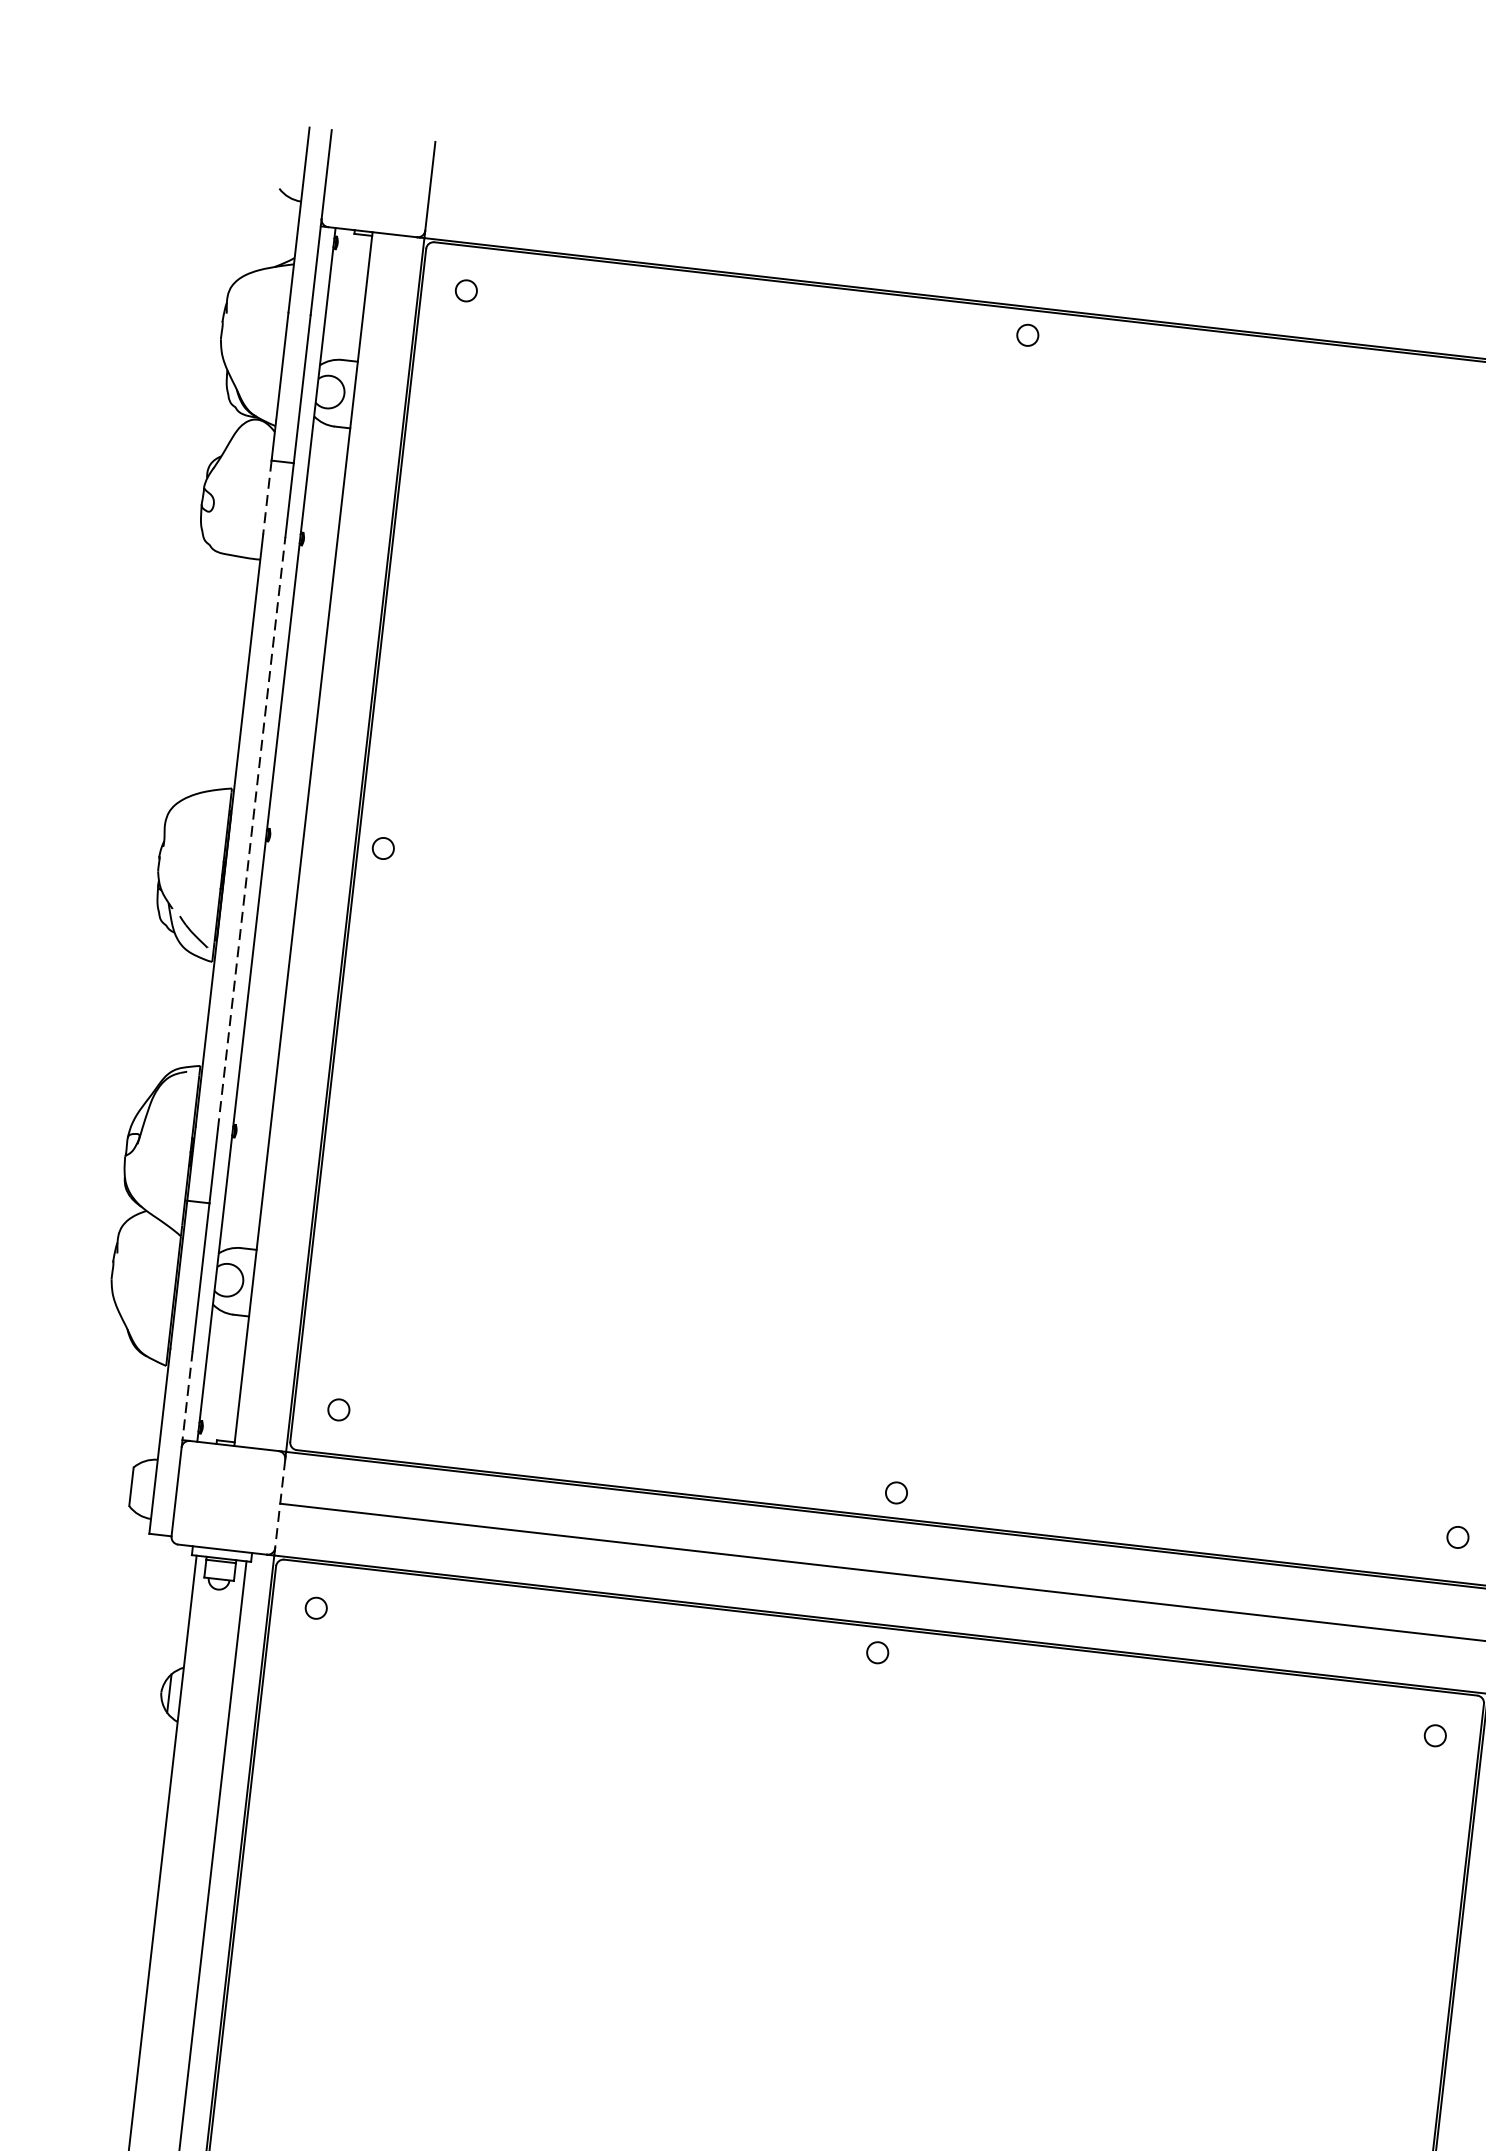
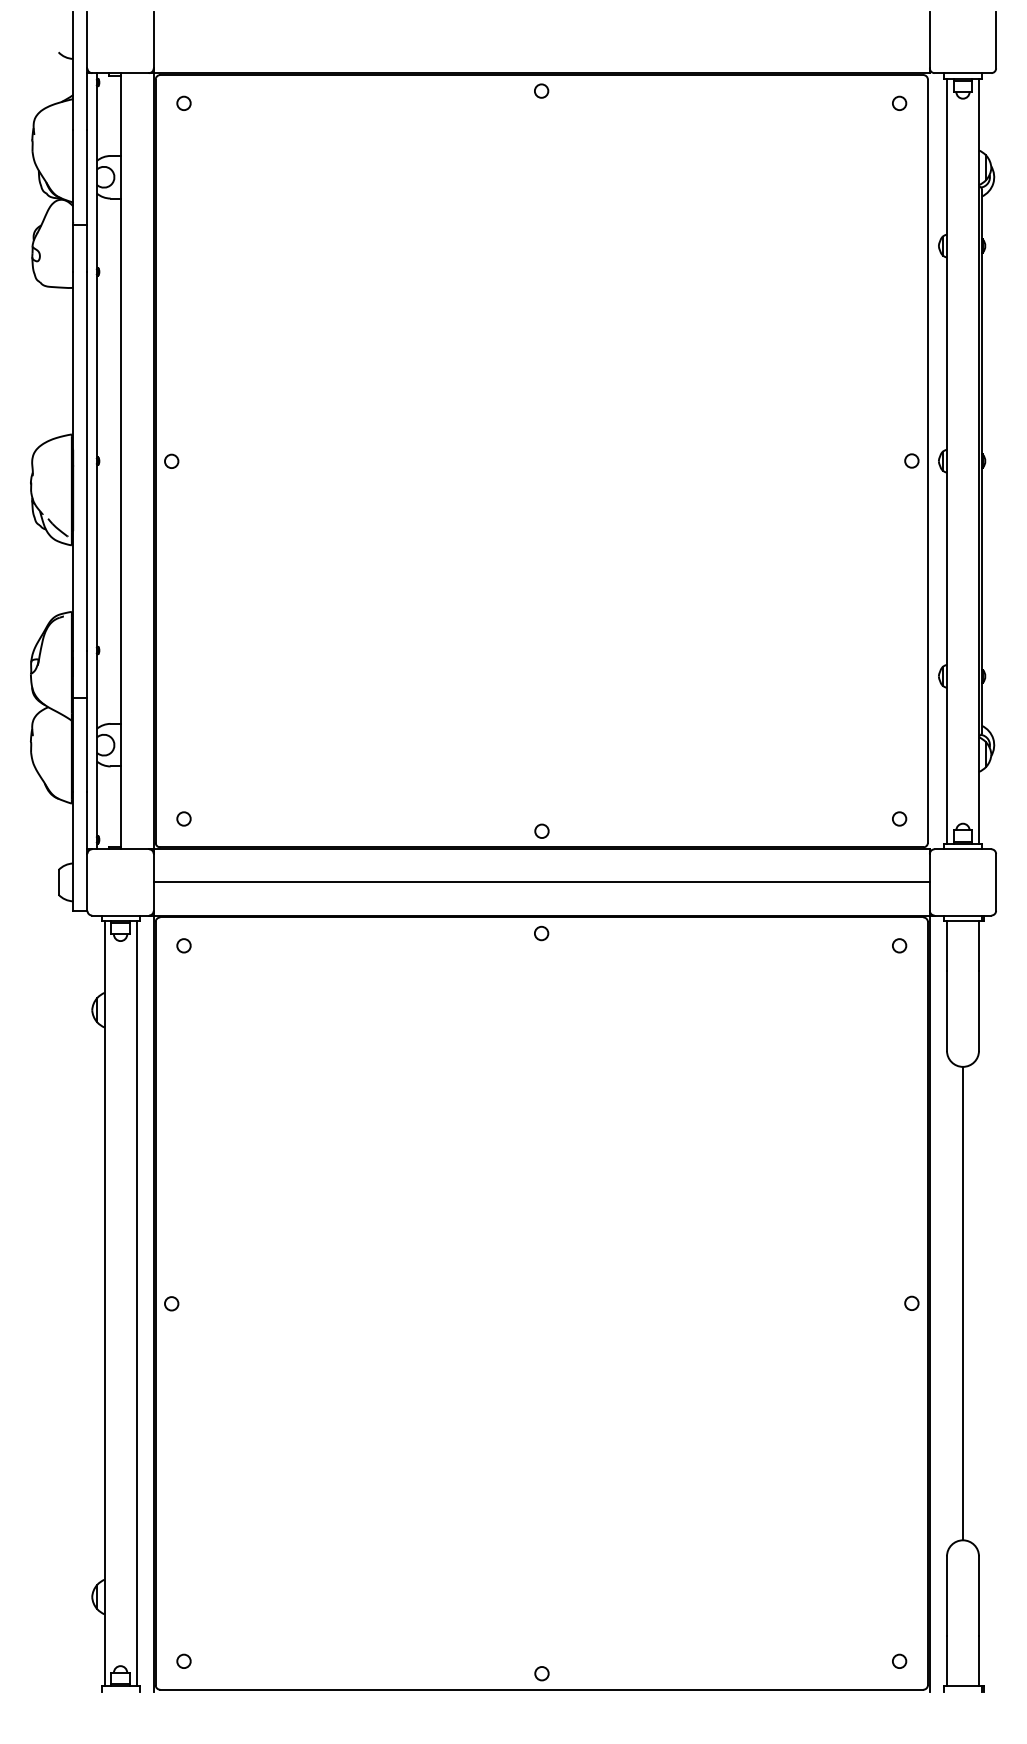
line: (267, 498) -> (73, 248), dashed -> solid
line: (251, 832) -> (87, 460), dashed -> solid
line: (187, 1399) -> (87, 823), dashed -> solid
line: (279, 1503) -> (153, 882), dashed -> solid

